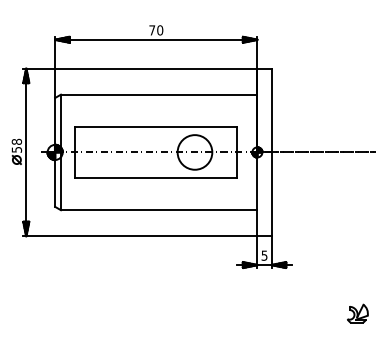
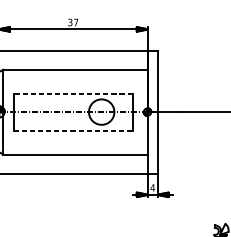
text: (156, 30) -> (73, 22), 70 -> 37
line: (156, 127) -> (73, 93), solid -> dashed
line: (156, 177) -> (73, 130), solid -> dashed
text: (264, 255) -> (152, 187), 5 -> 4

